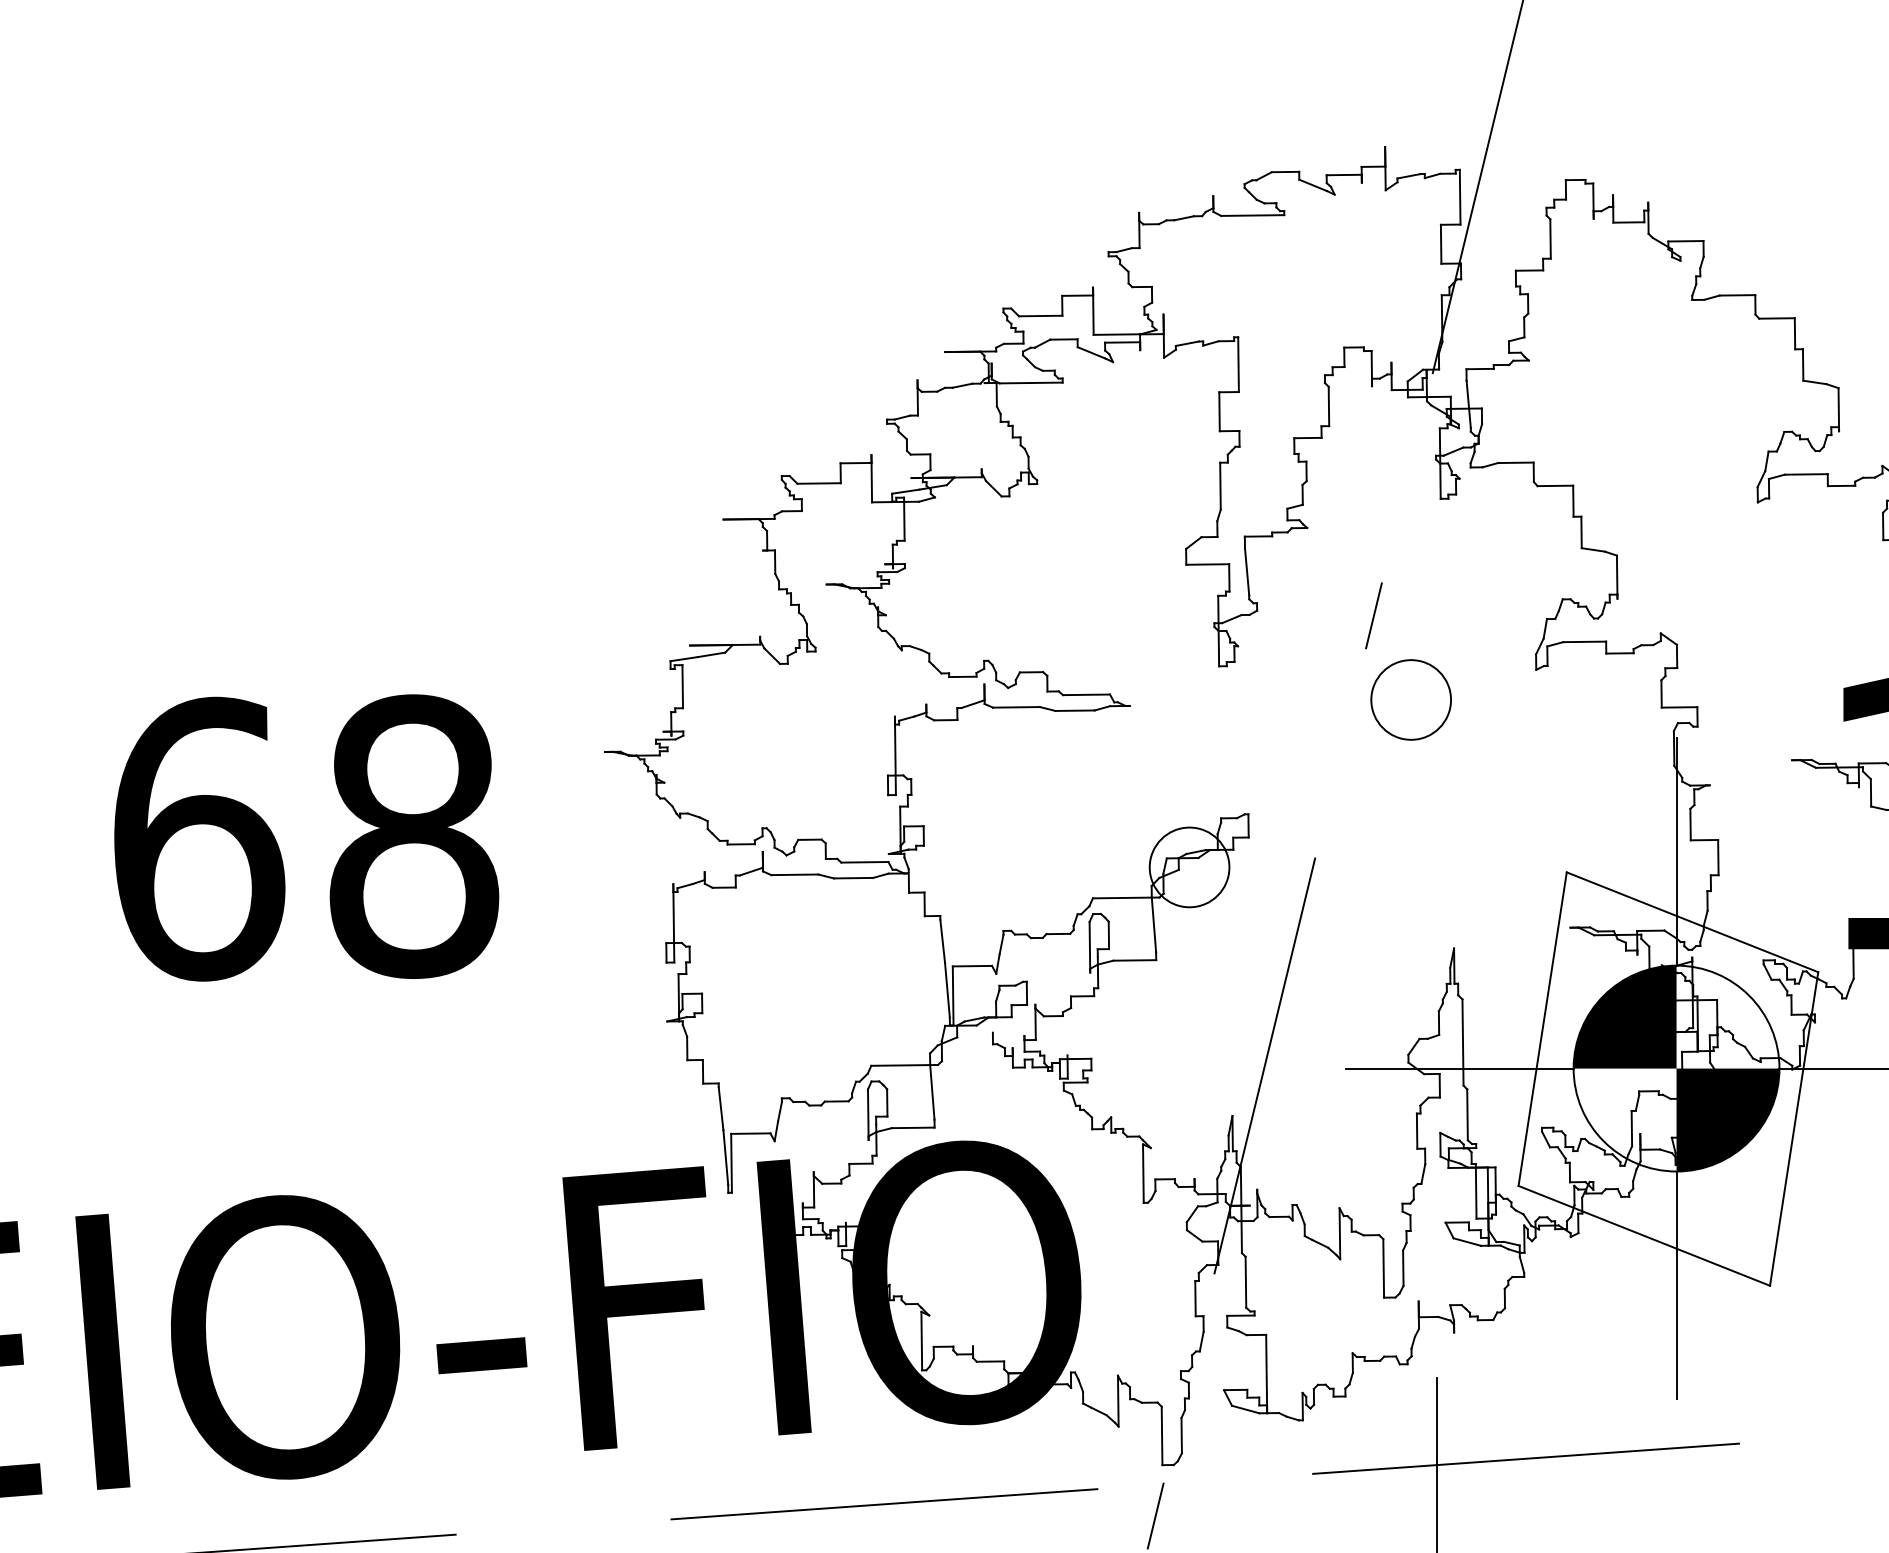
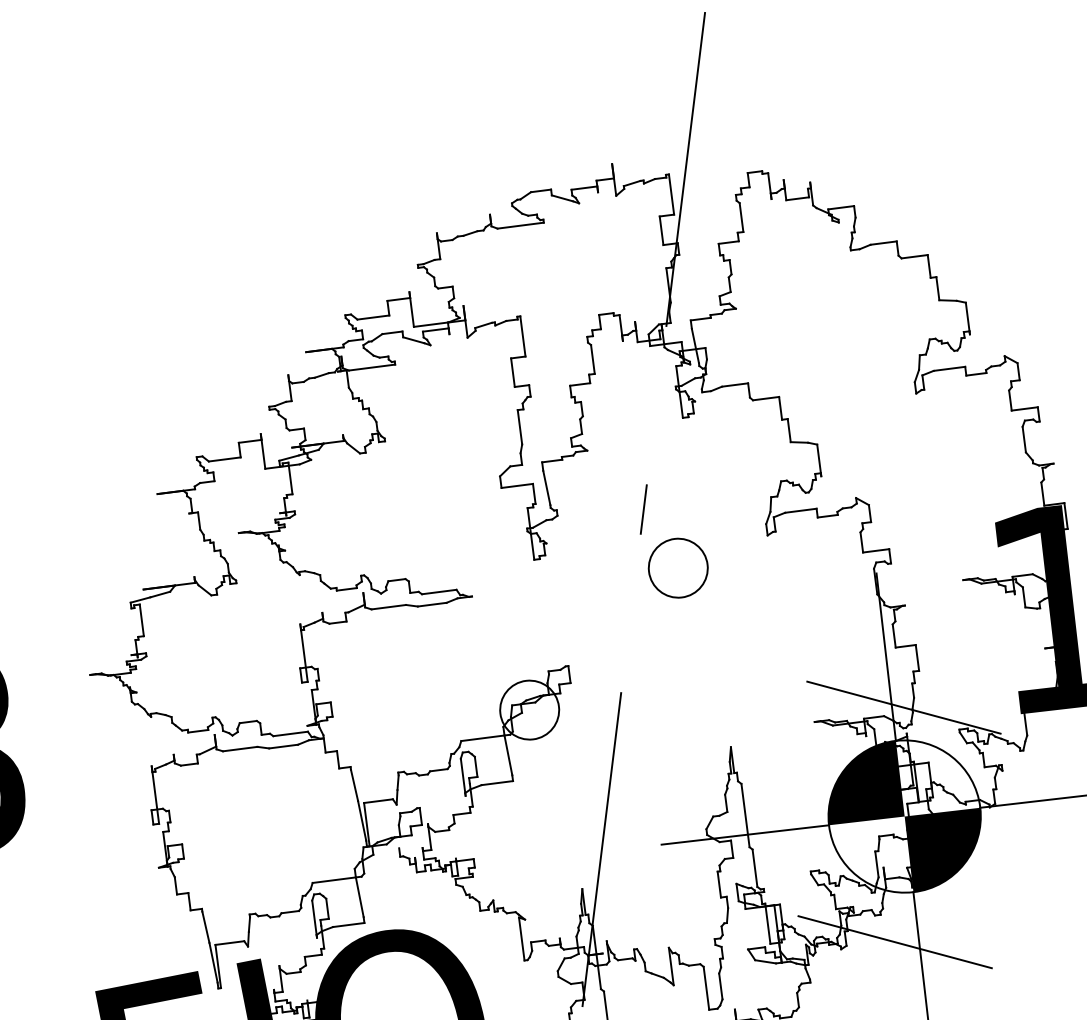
line: (1542, 1028) -> (802, 798), removed
line: (1794, 1128) -> (996, 850), removed

